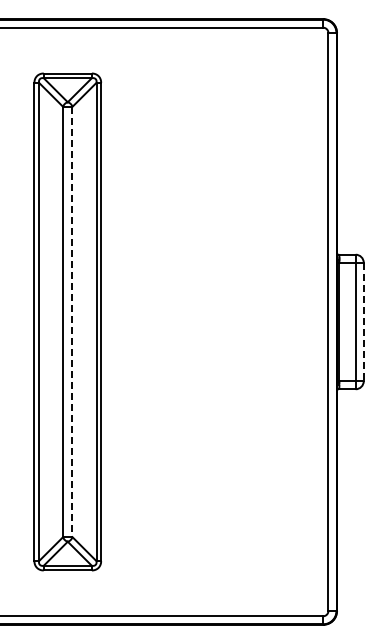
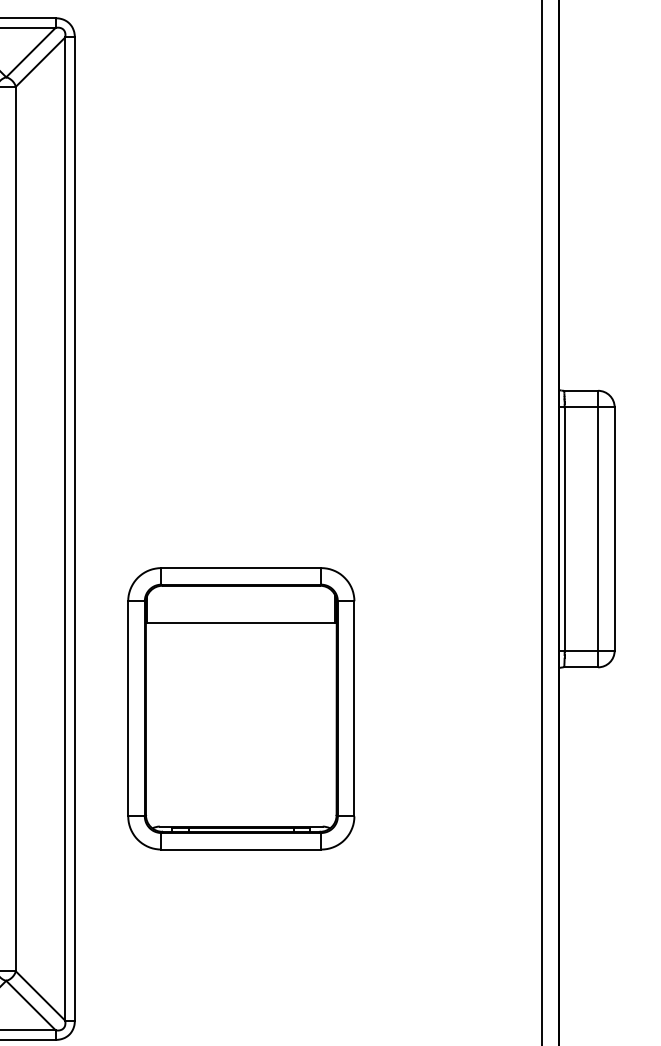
line: (72, 322) -> (15, 530), dashed -> solid
line: (363, 322) -> (614, 530), dashed -> solid
part: (181, 409) -> (239, 708), added

